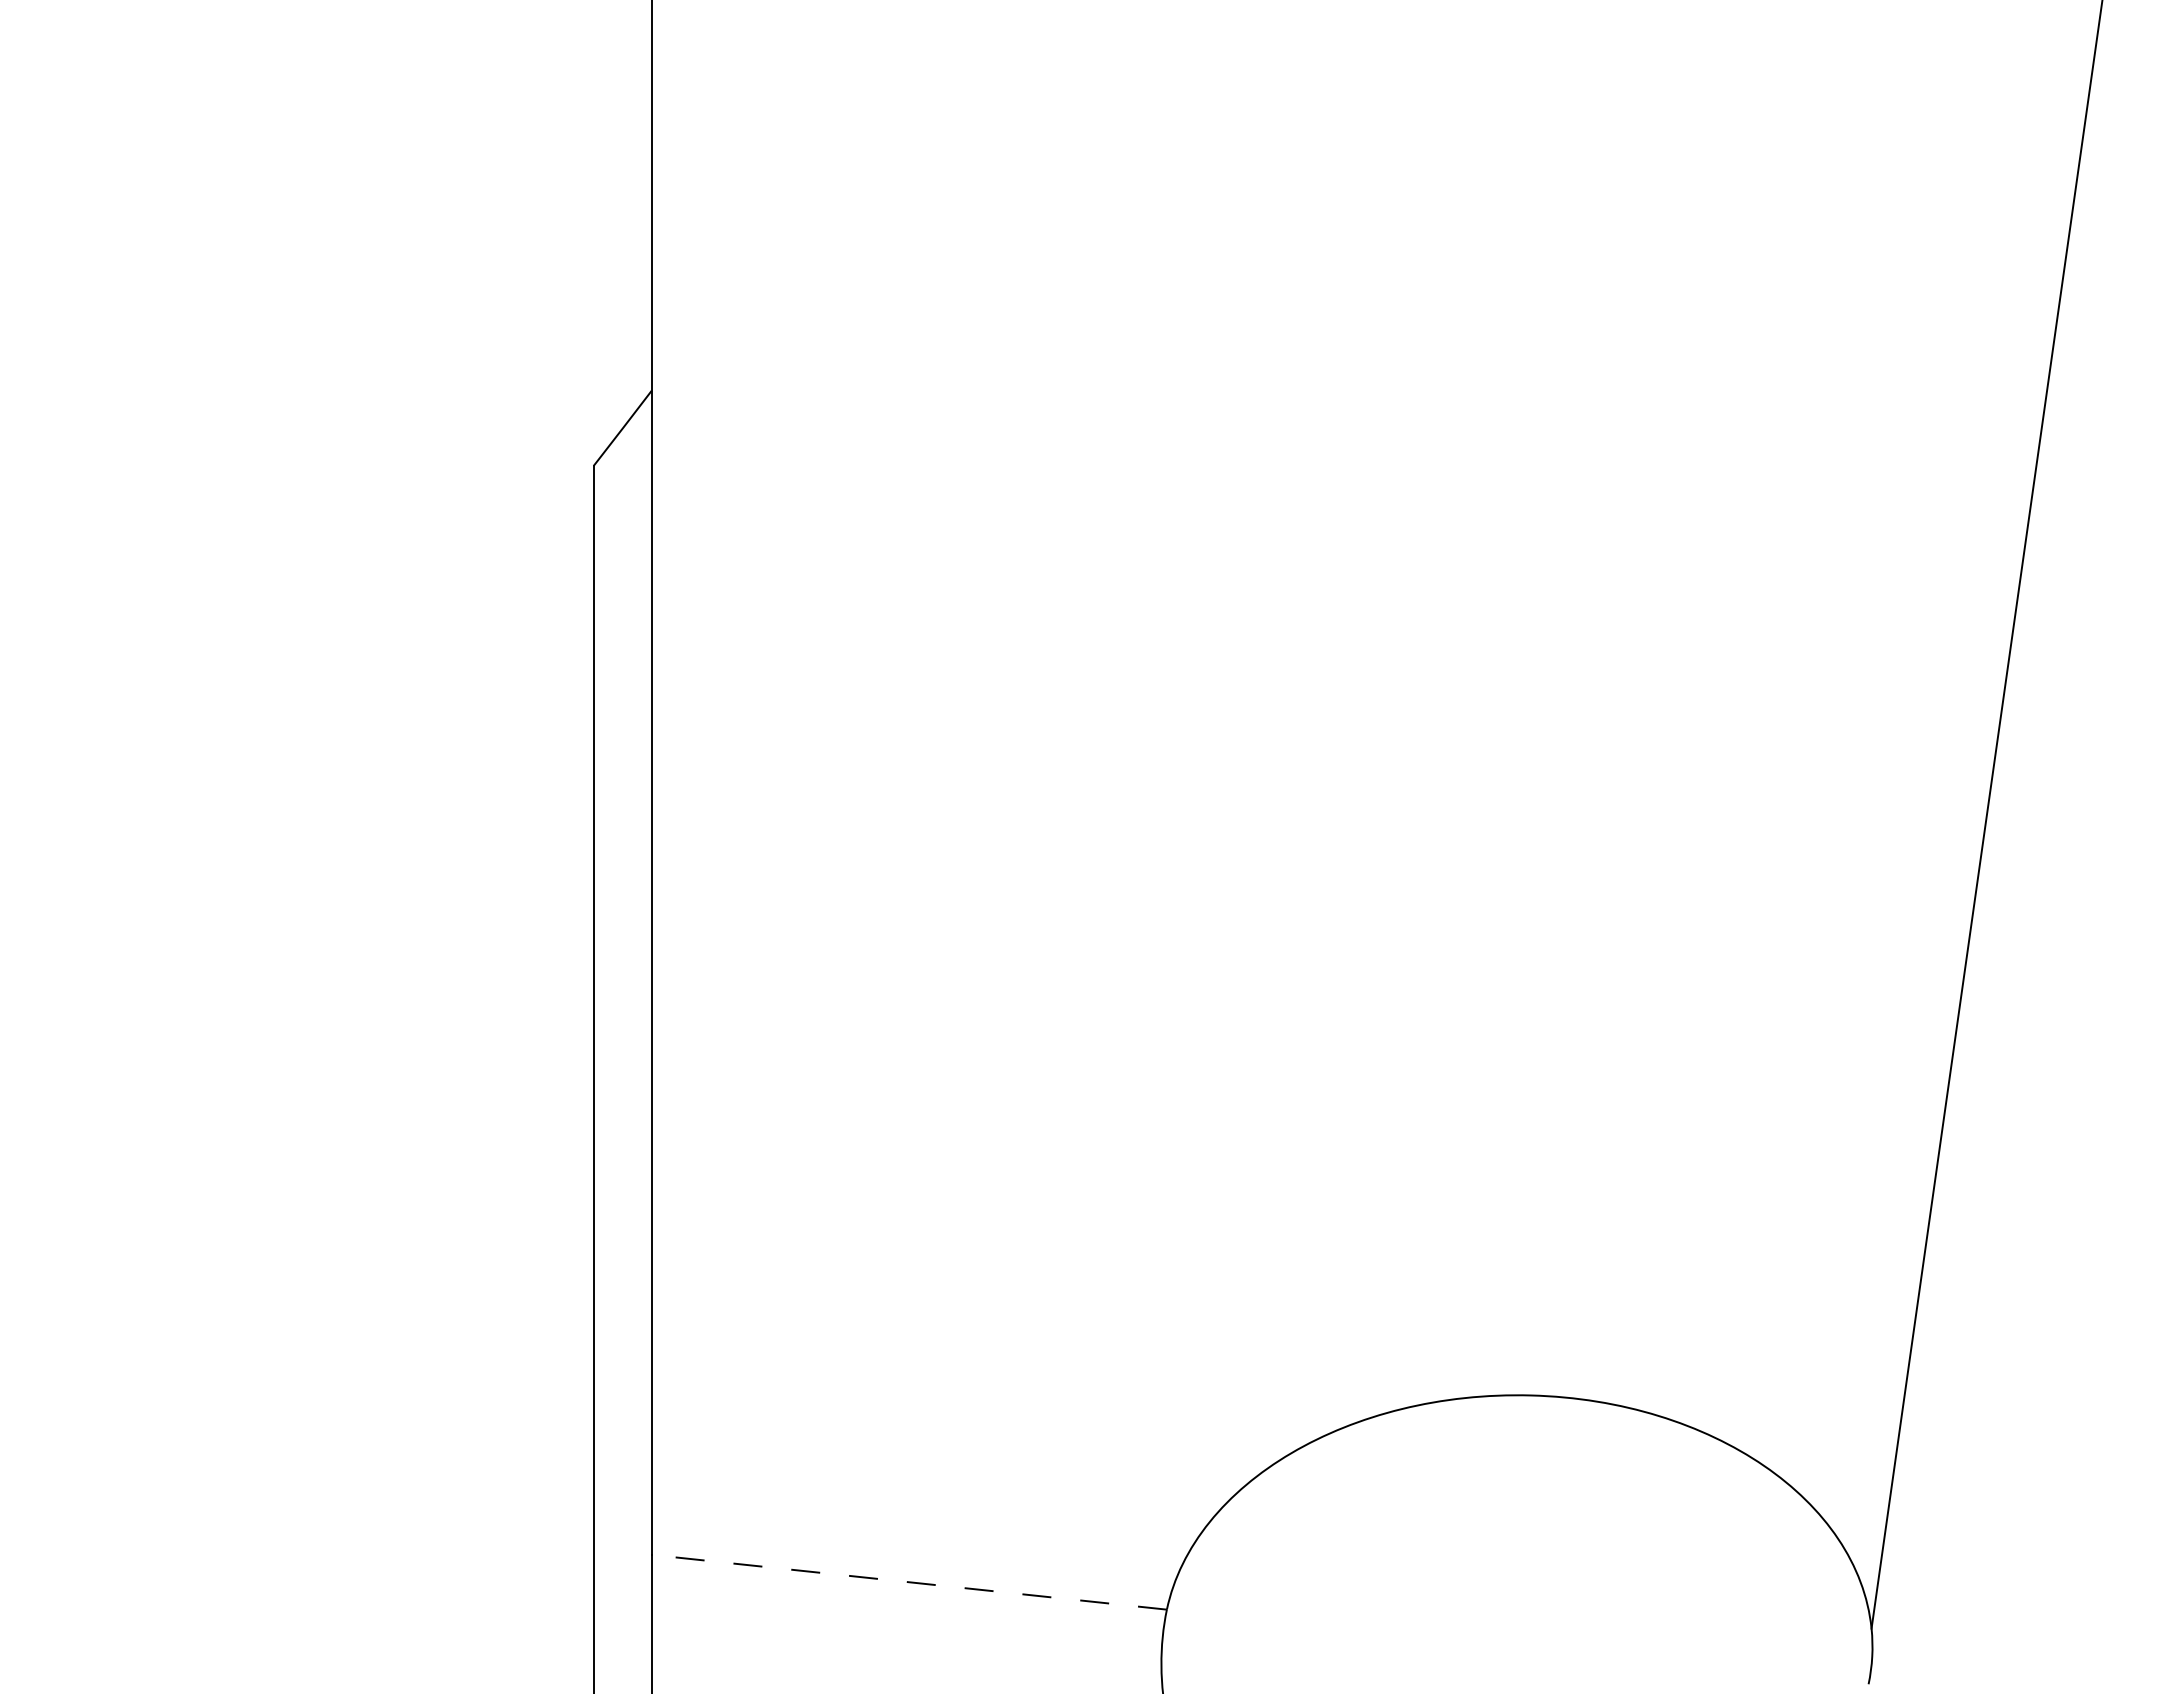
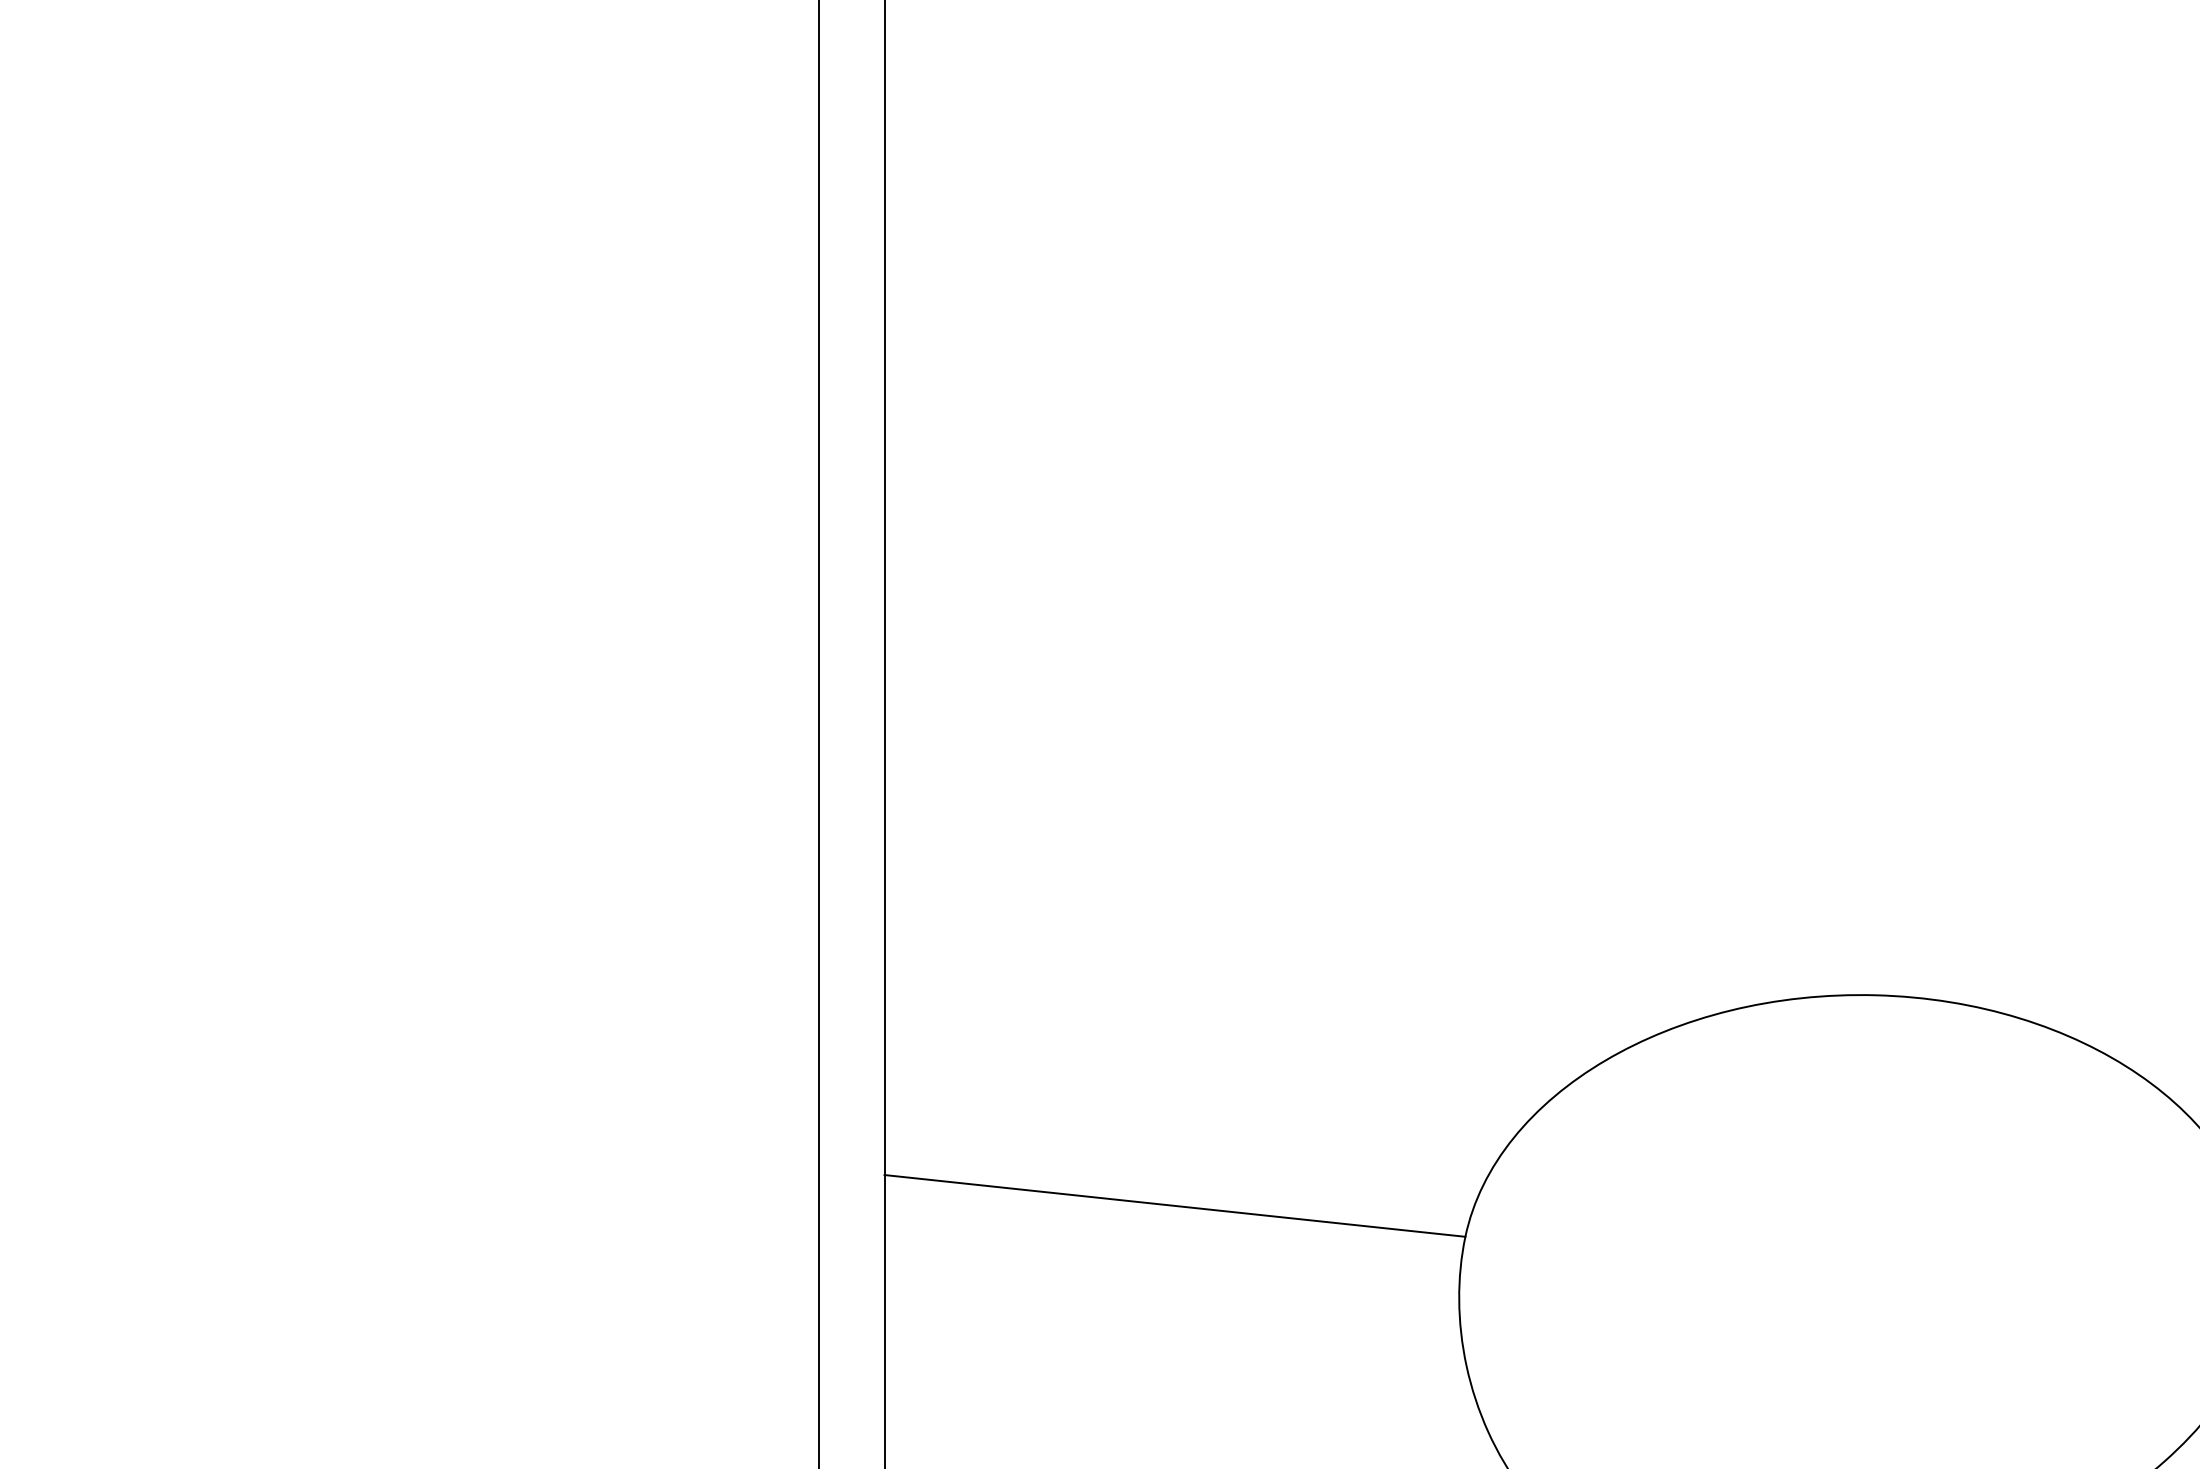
line: (908, 1582) -> (1174, 1206), dashed -> solid

